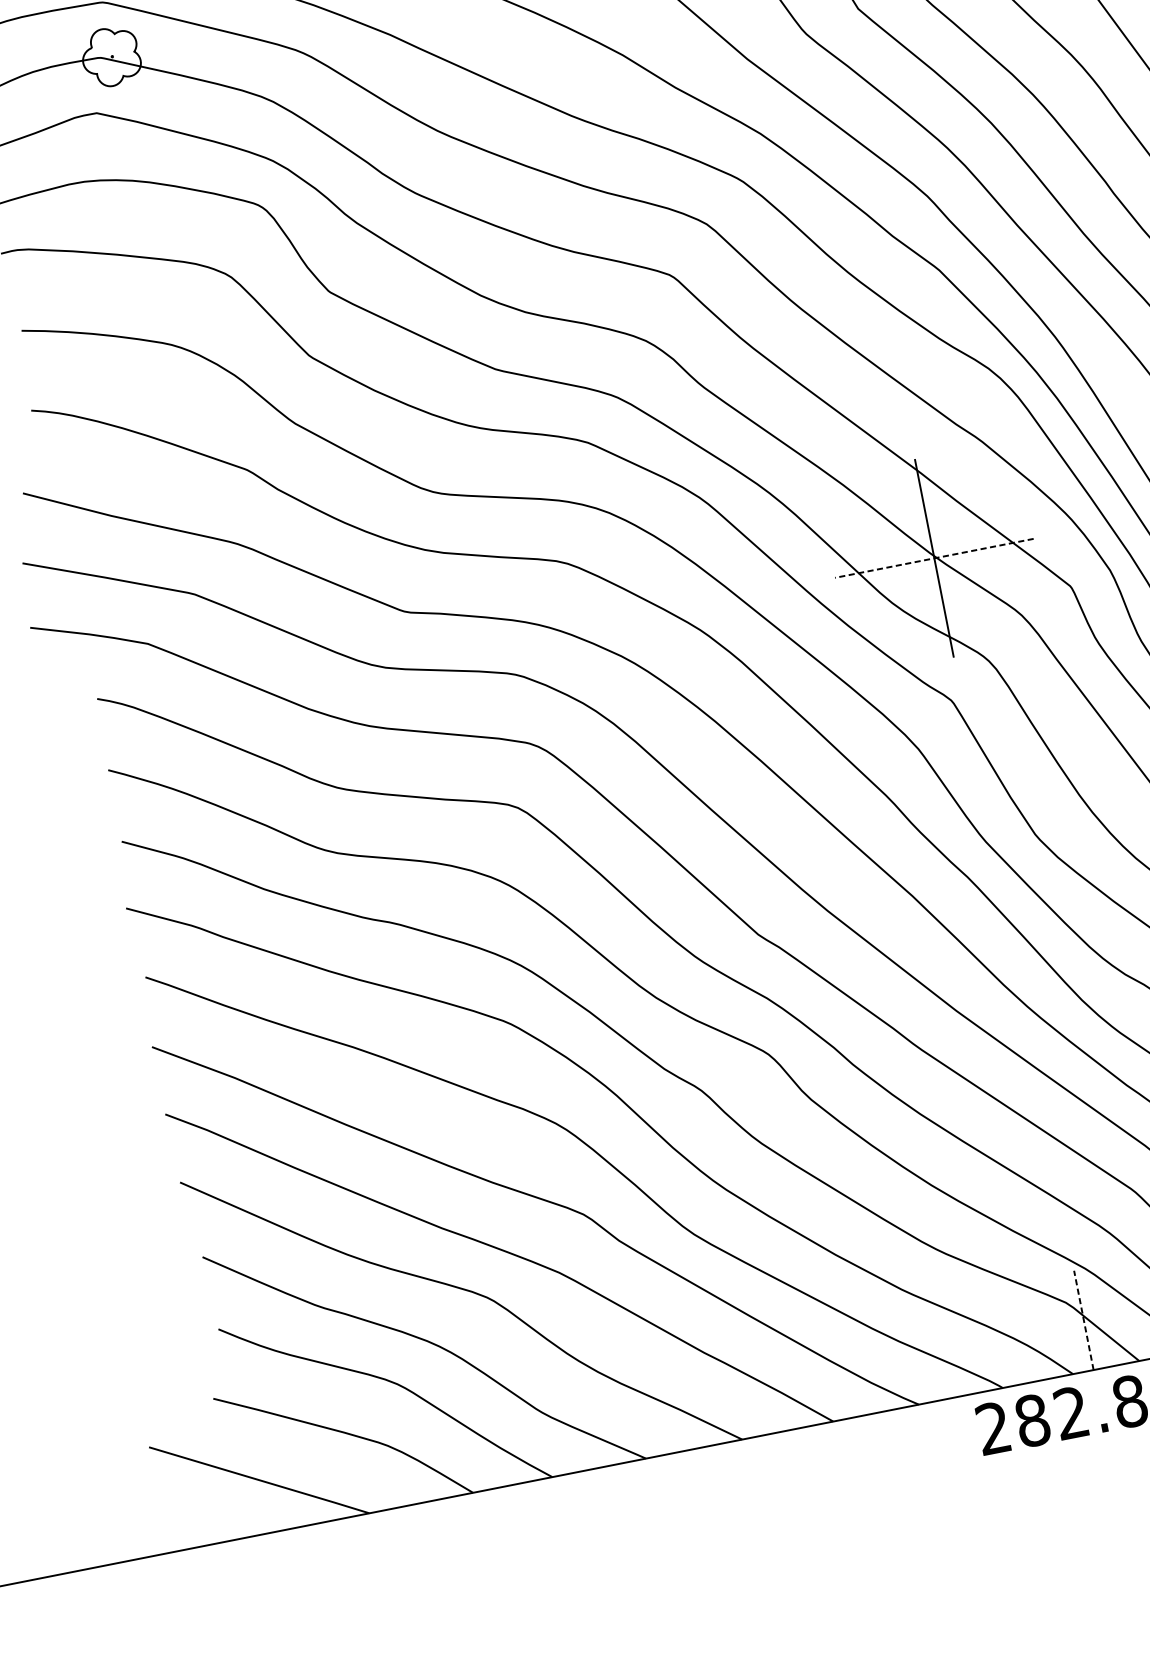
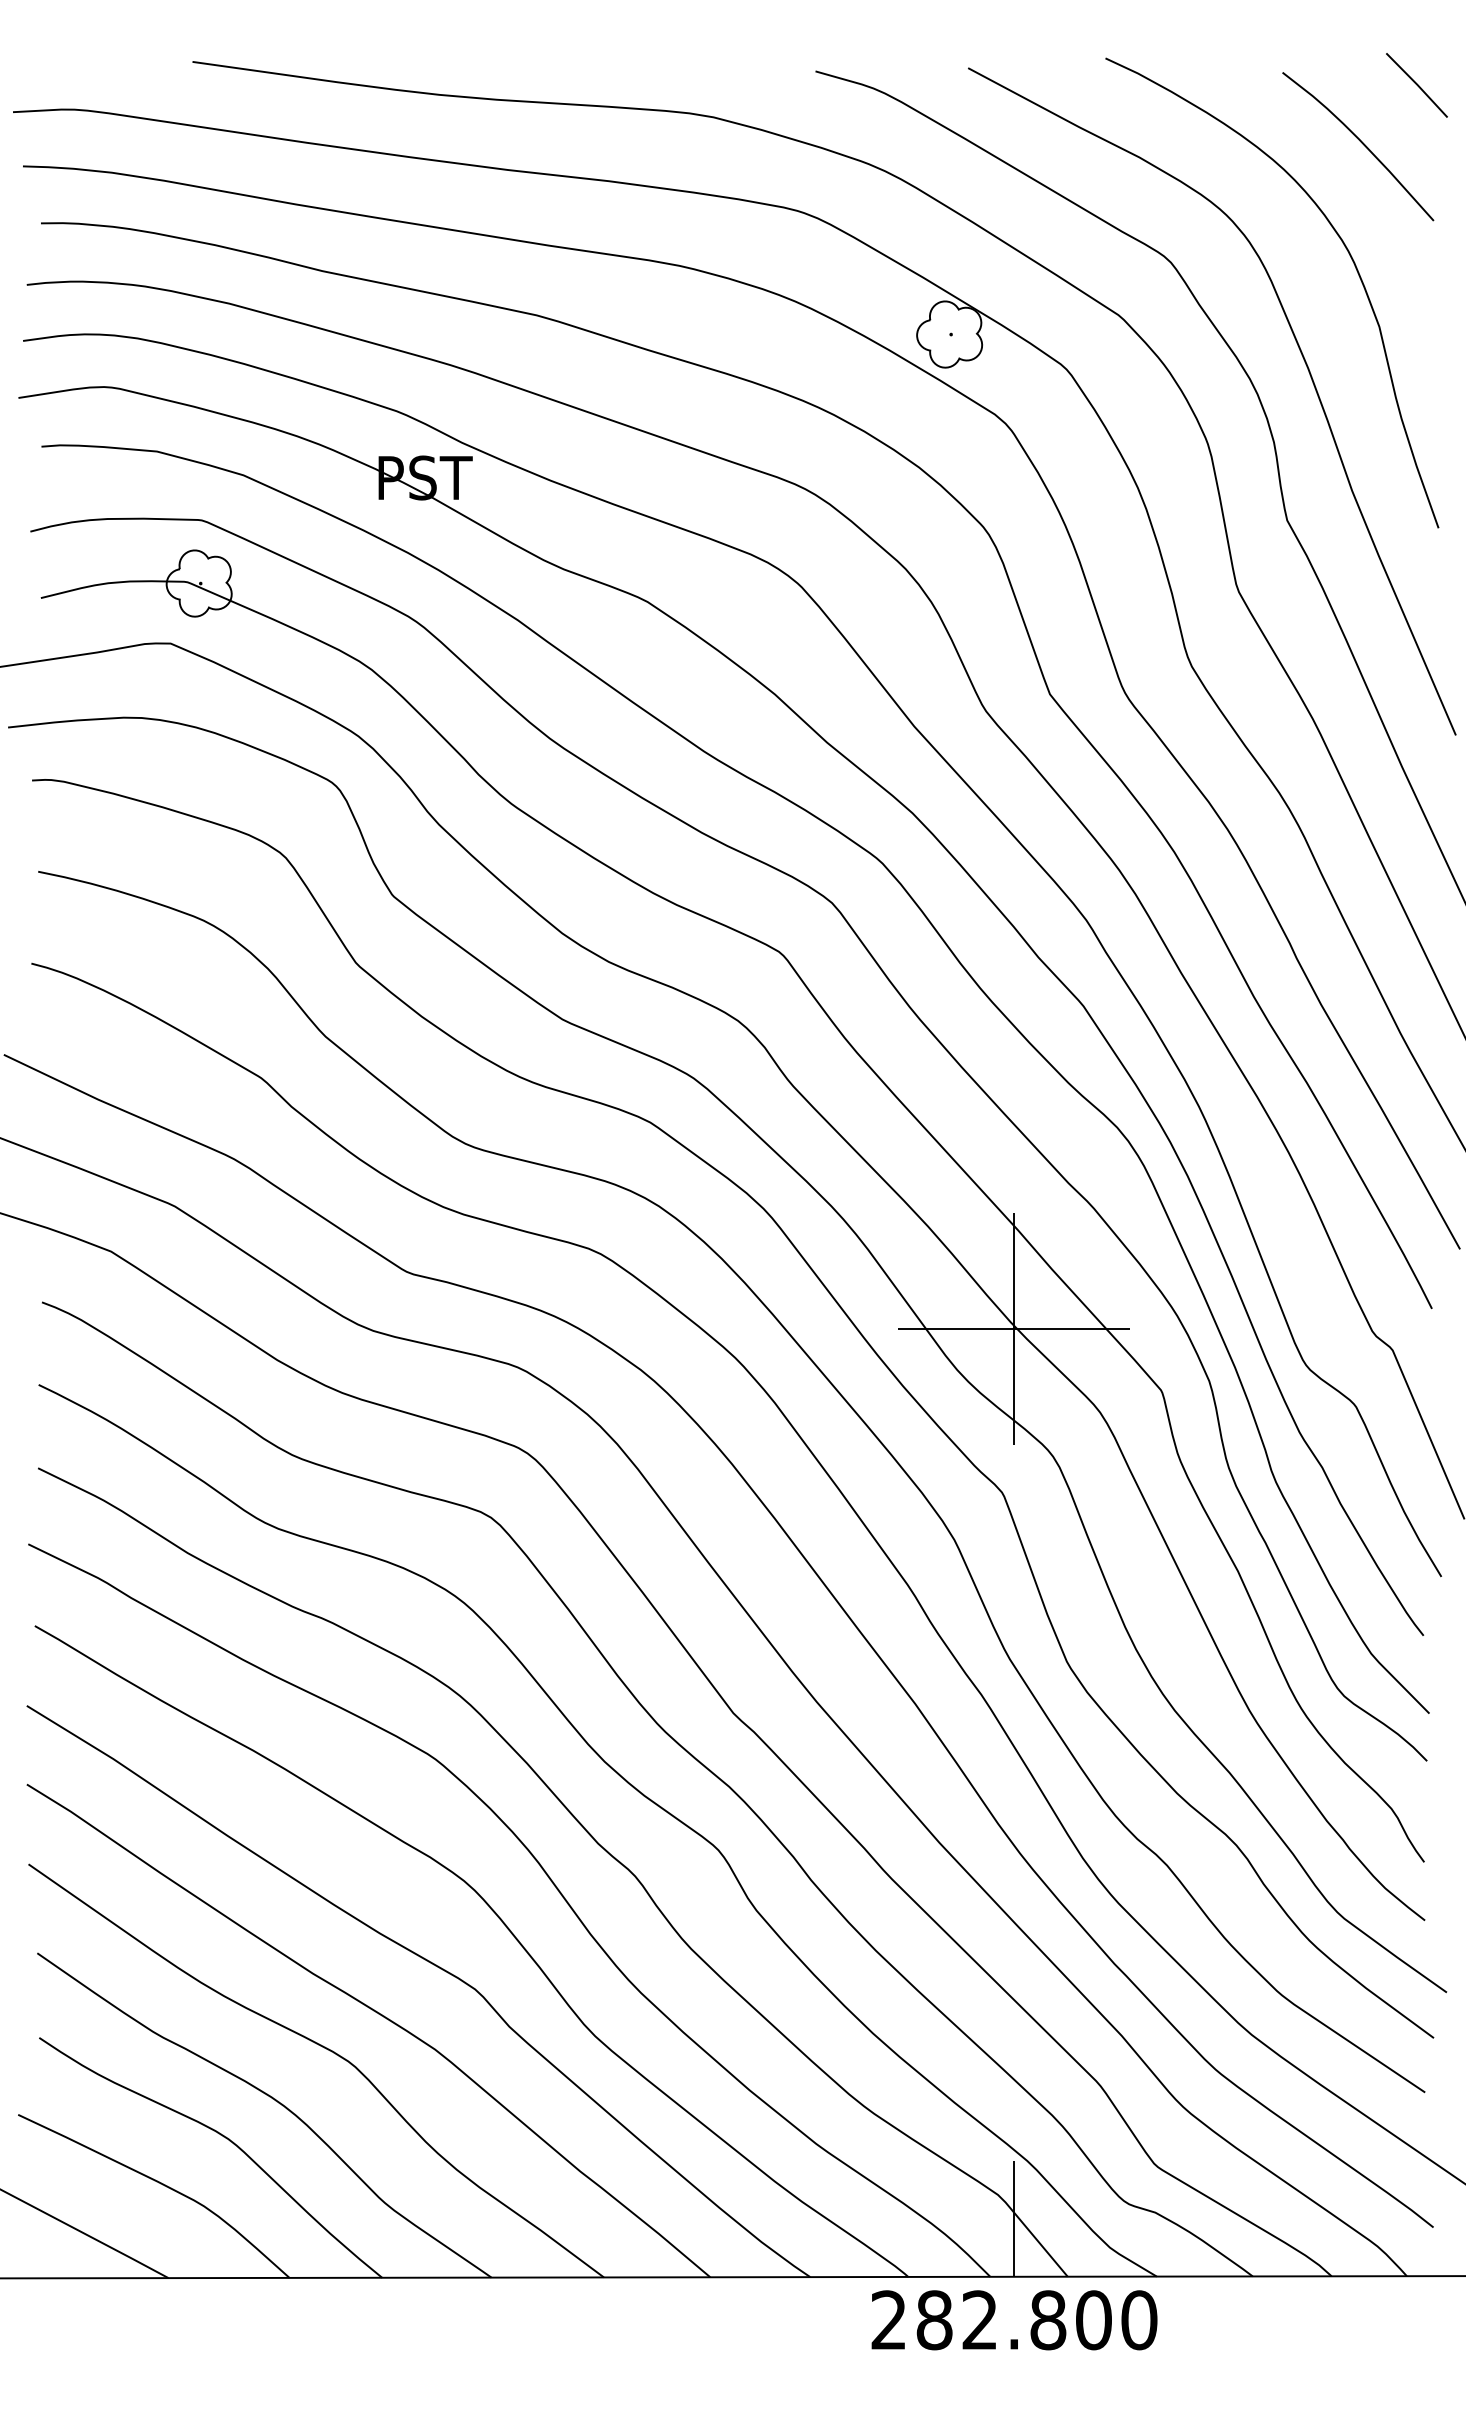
line: (934, 557) -> (1014, 1328), dashed -> solid
line: (1083, 1320) -> (1014, 2218), dashed -> solid

